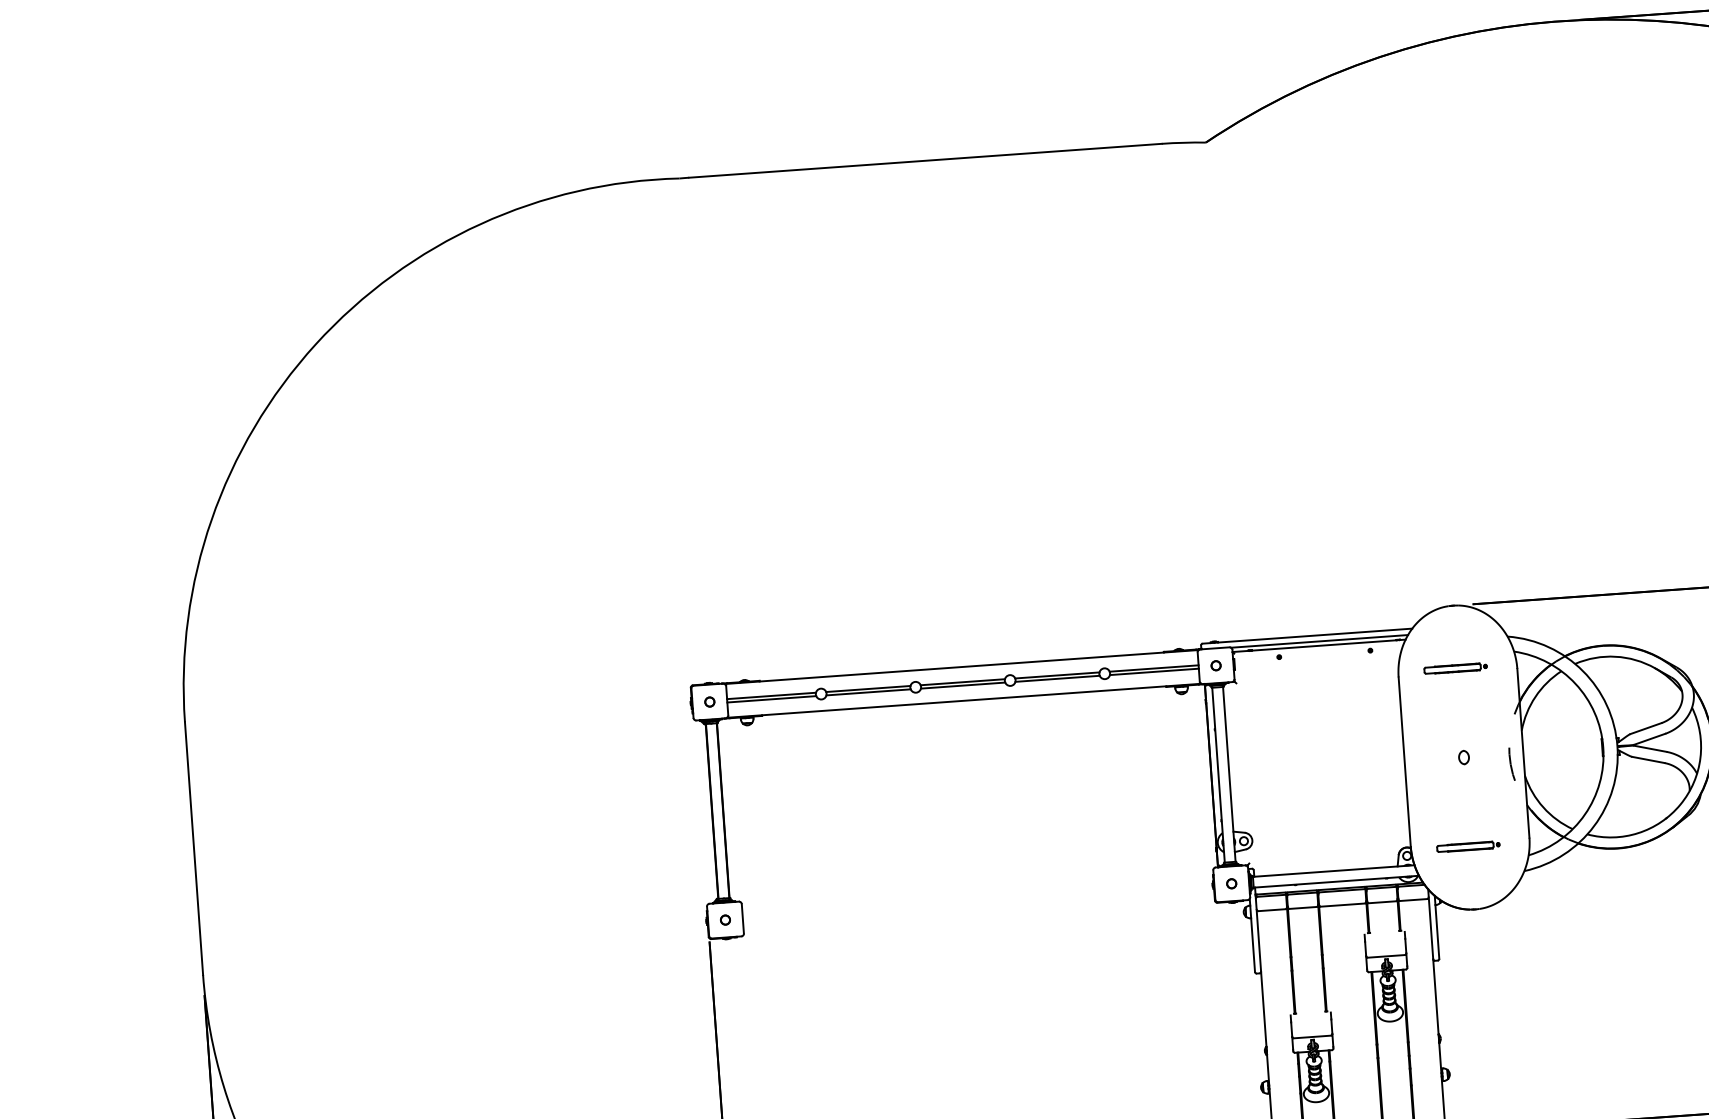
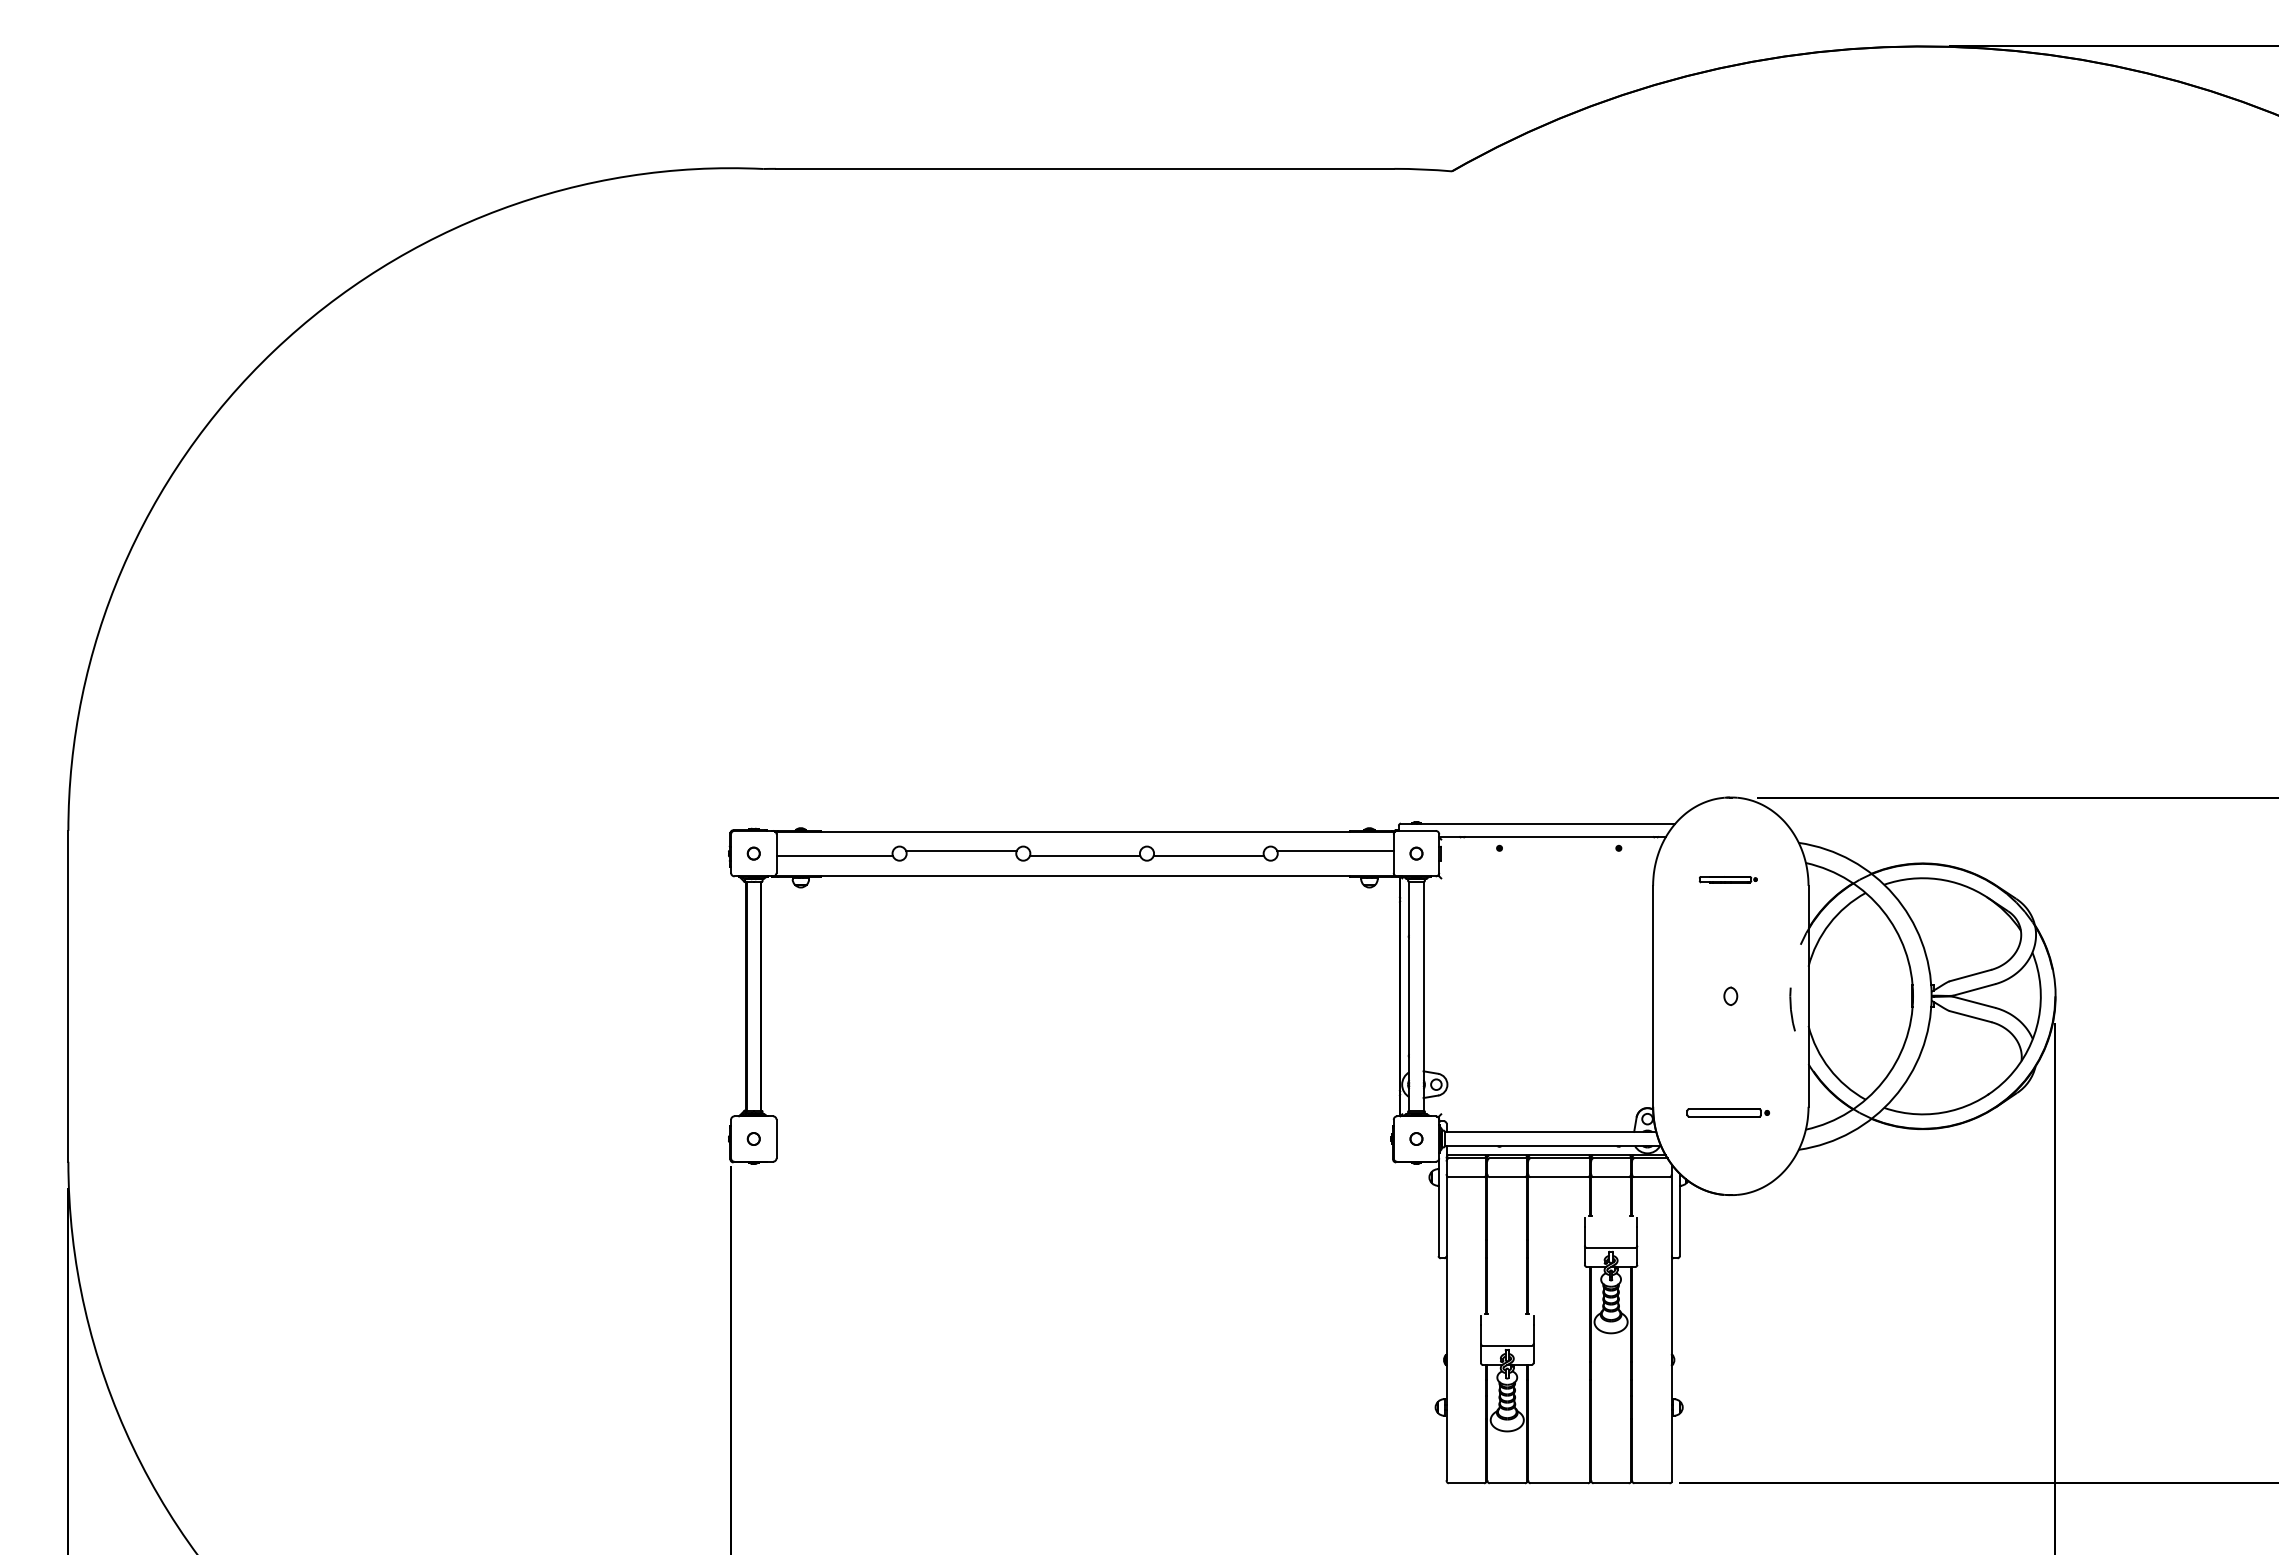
line: (1319, 641) -> (1553, 831), removed
part: (1455, 668) -> (1728, 879), size x0.7
line: (1154, 671) -> (1335, 855), removed
line: (1057, 675) -> (1208, 851), removed
line: (963, 682) -> (1085, 851), removed
line: (868, 692) -> (961, 855), removed
line: (771, 696) -> (834, 851), removed

